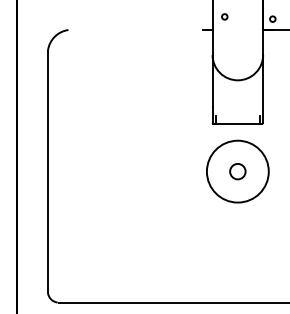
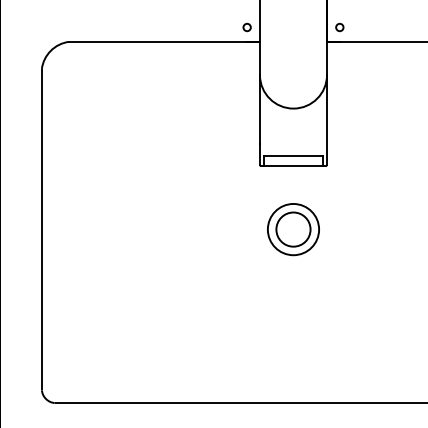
circle: (224, 16) -> (246, 27), moved
line: (139, 29) -> (163, 41), added
line: (237, 115) -> (293, 155), added
circle: (237, 171) -> (293, 229), size x0.62
circle: (237, 171) -> (293, 229), size x1.67

